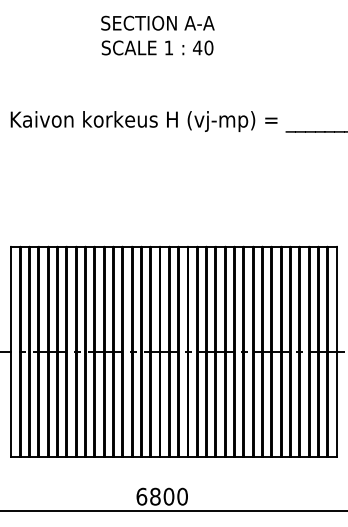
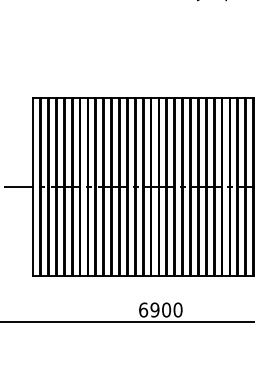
text: (155, 496) -> (155, 309), 6800 -> 6900

